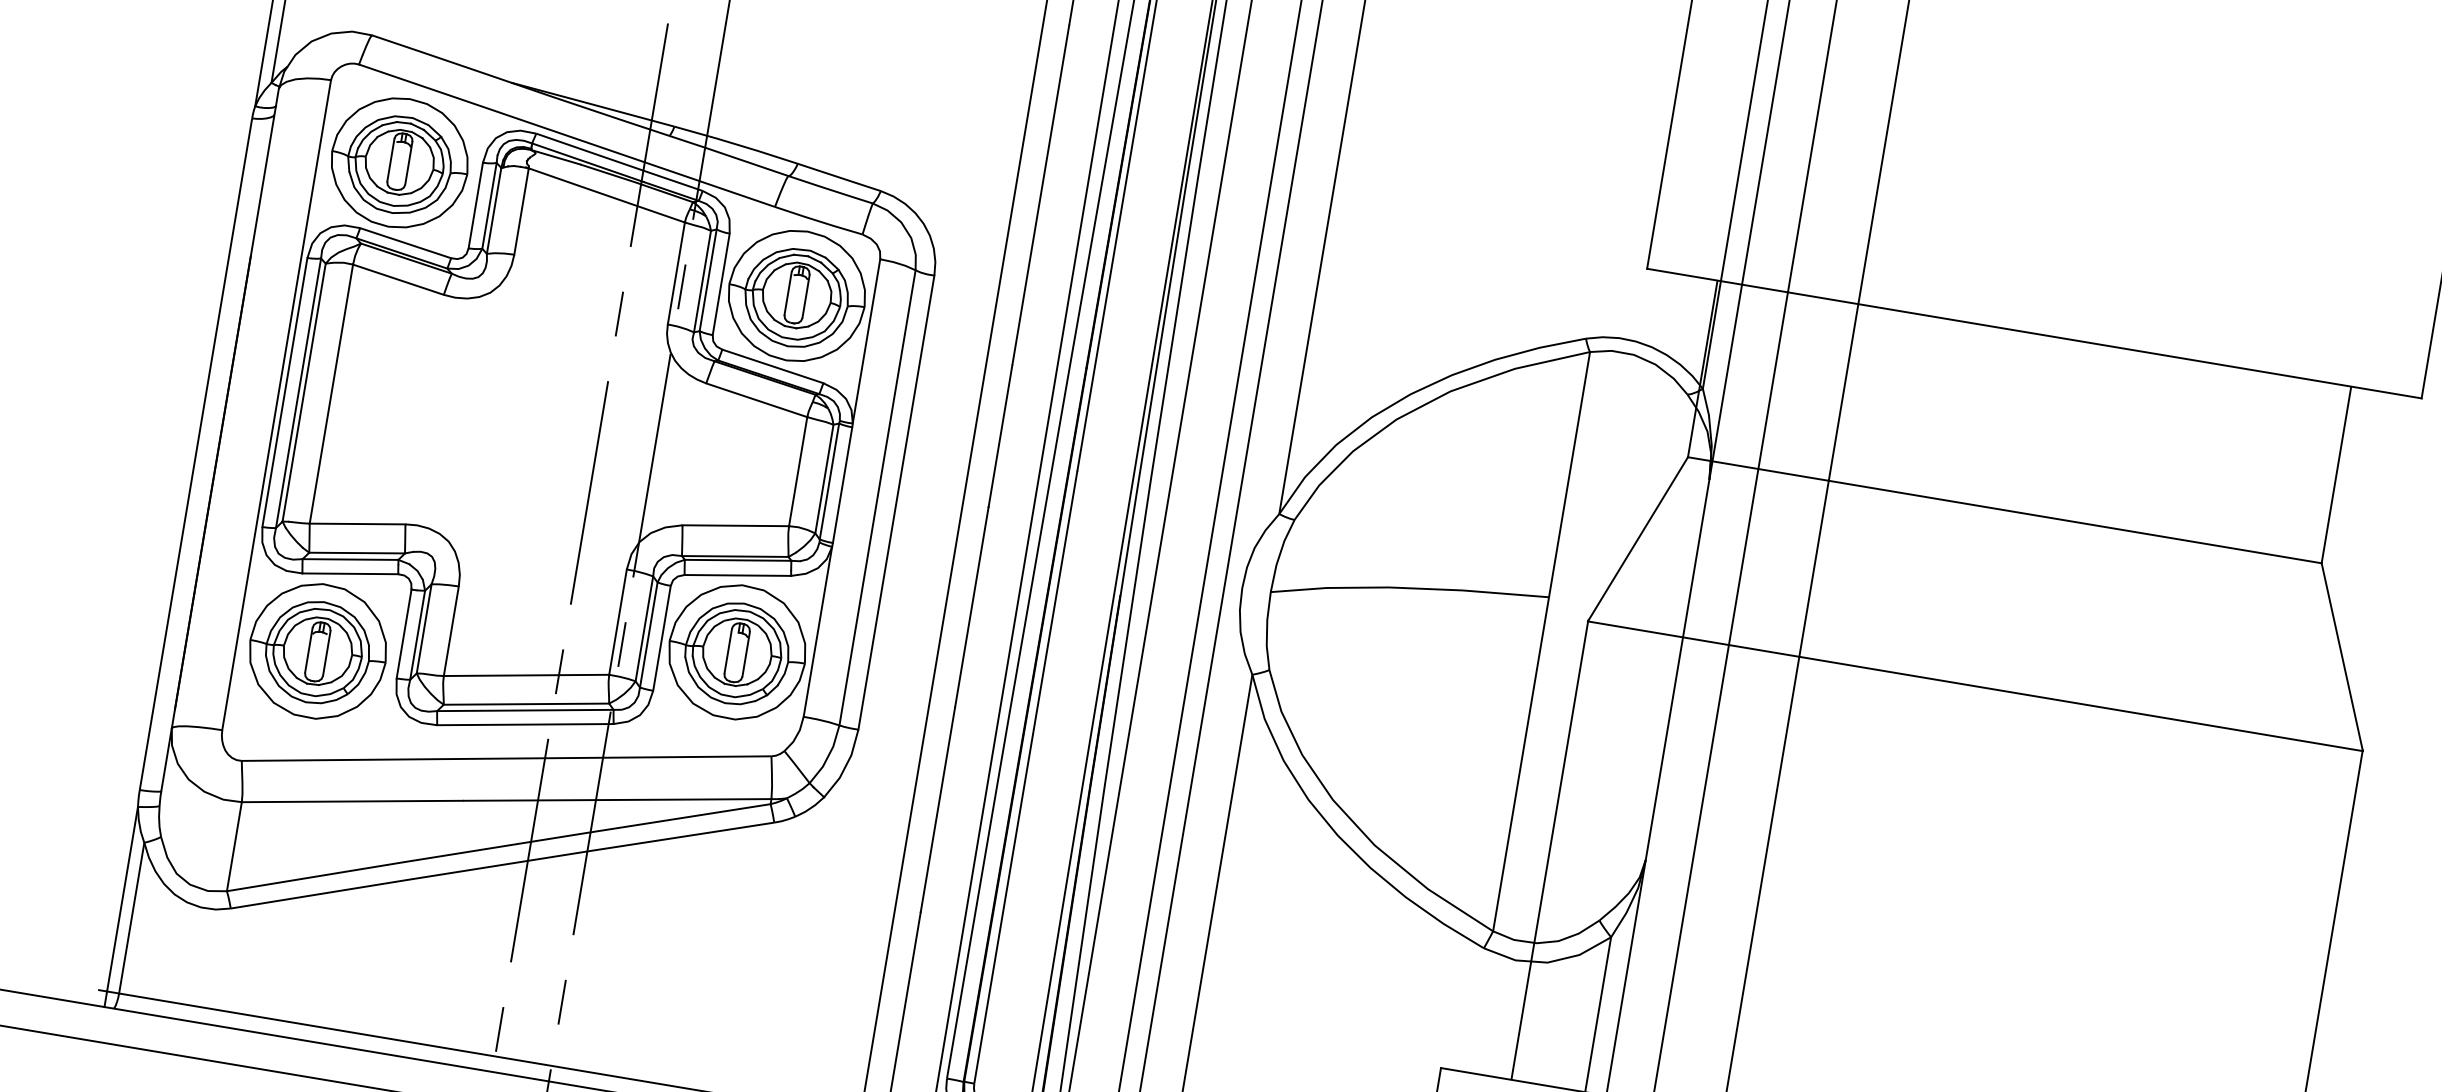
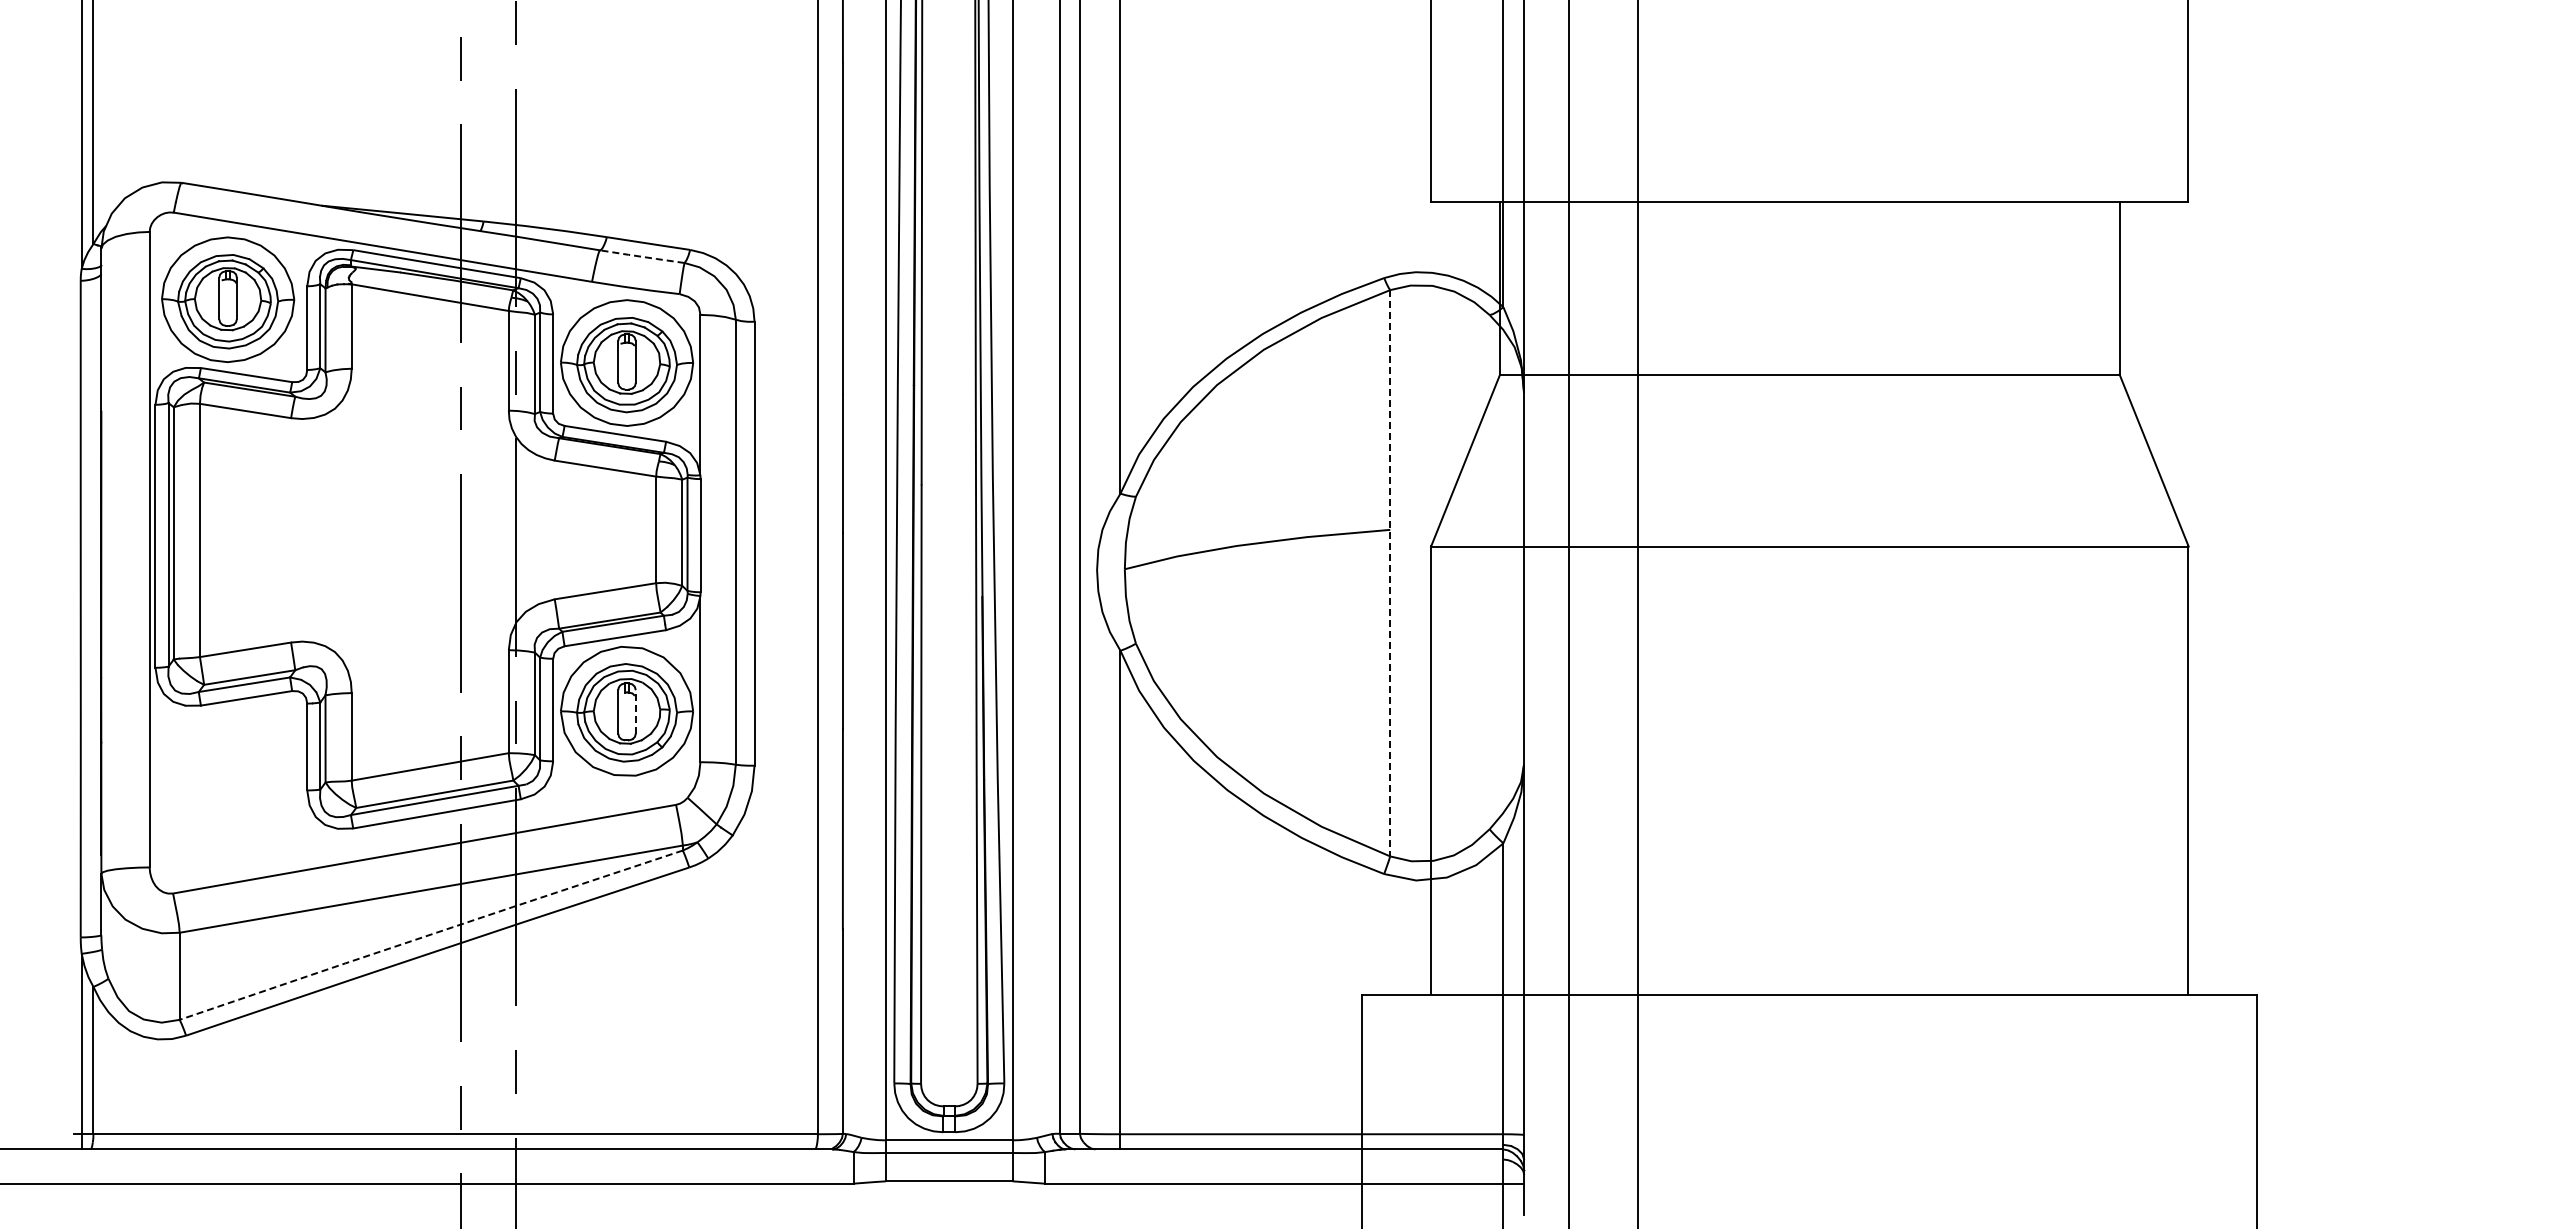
line: (830, 189) -> (642, 256), solid -> dashed
line: (1541, 641) -> (1390, 573), solid -> dashed
part: (318, 650) -> (228, 776), removed
line: (745, 653) -> (635, 711), solid -> dashed
line: (499, 847) -> (431, 934), solid -> dashed

